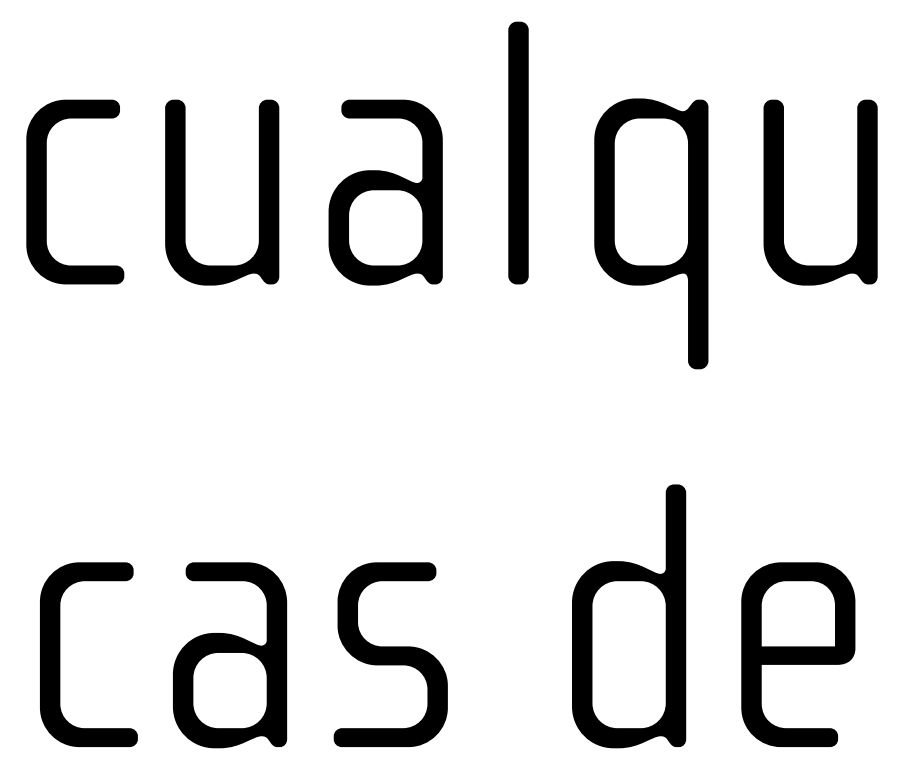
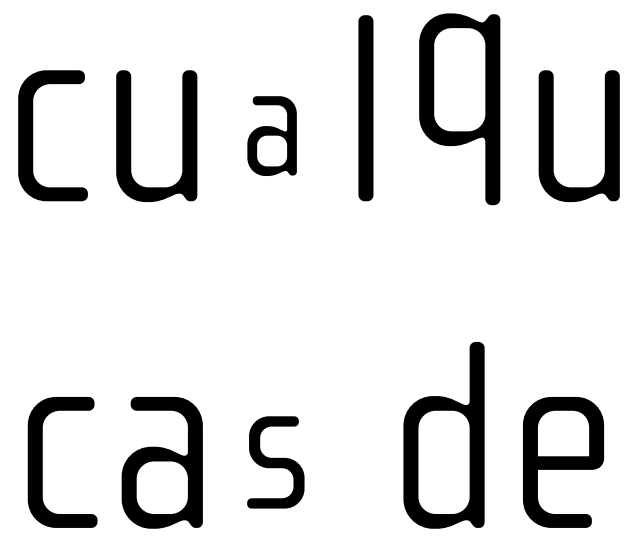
part: (384, 191) -> (271, 135), size x0.6
part: (651, 234) -> (459, 109), moved
part: (390, 654) -> (275, 462), size x0.7

